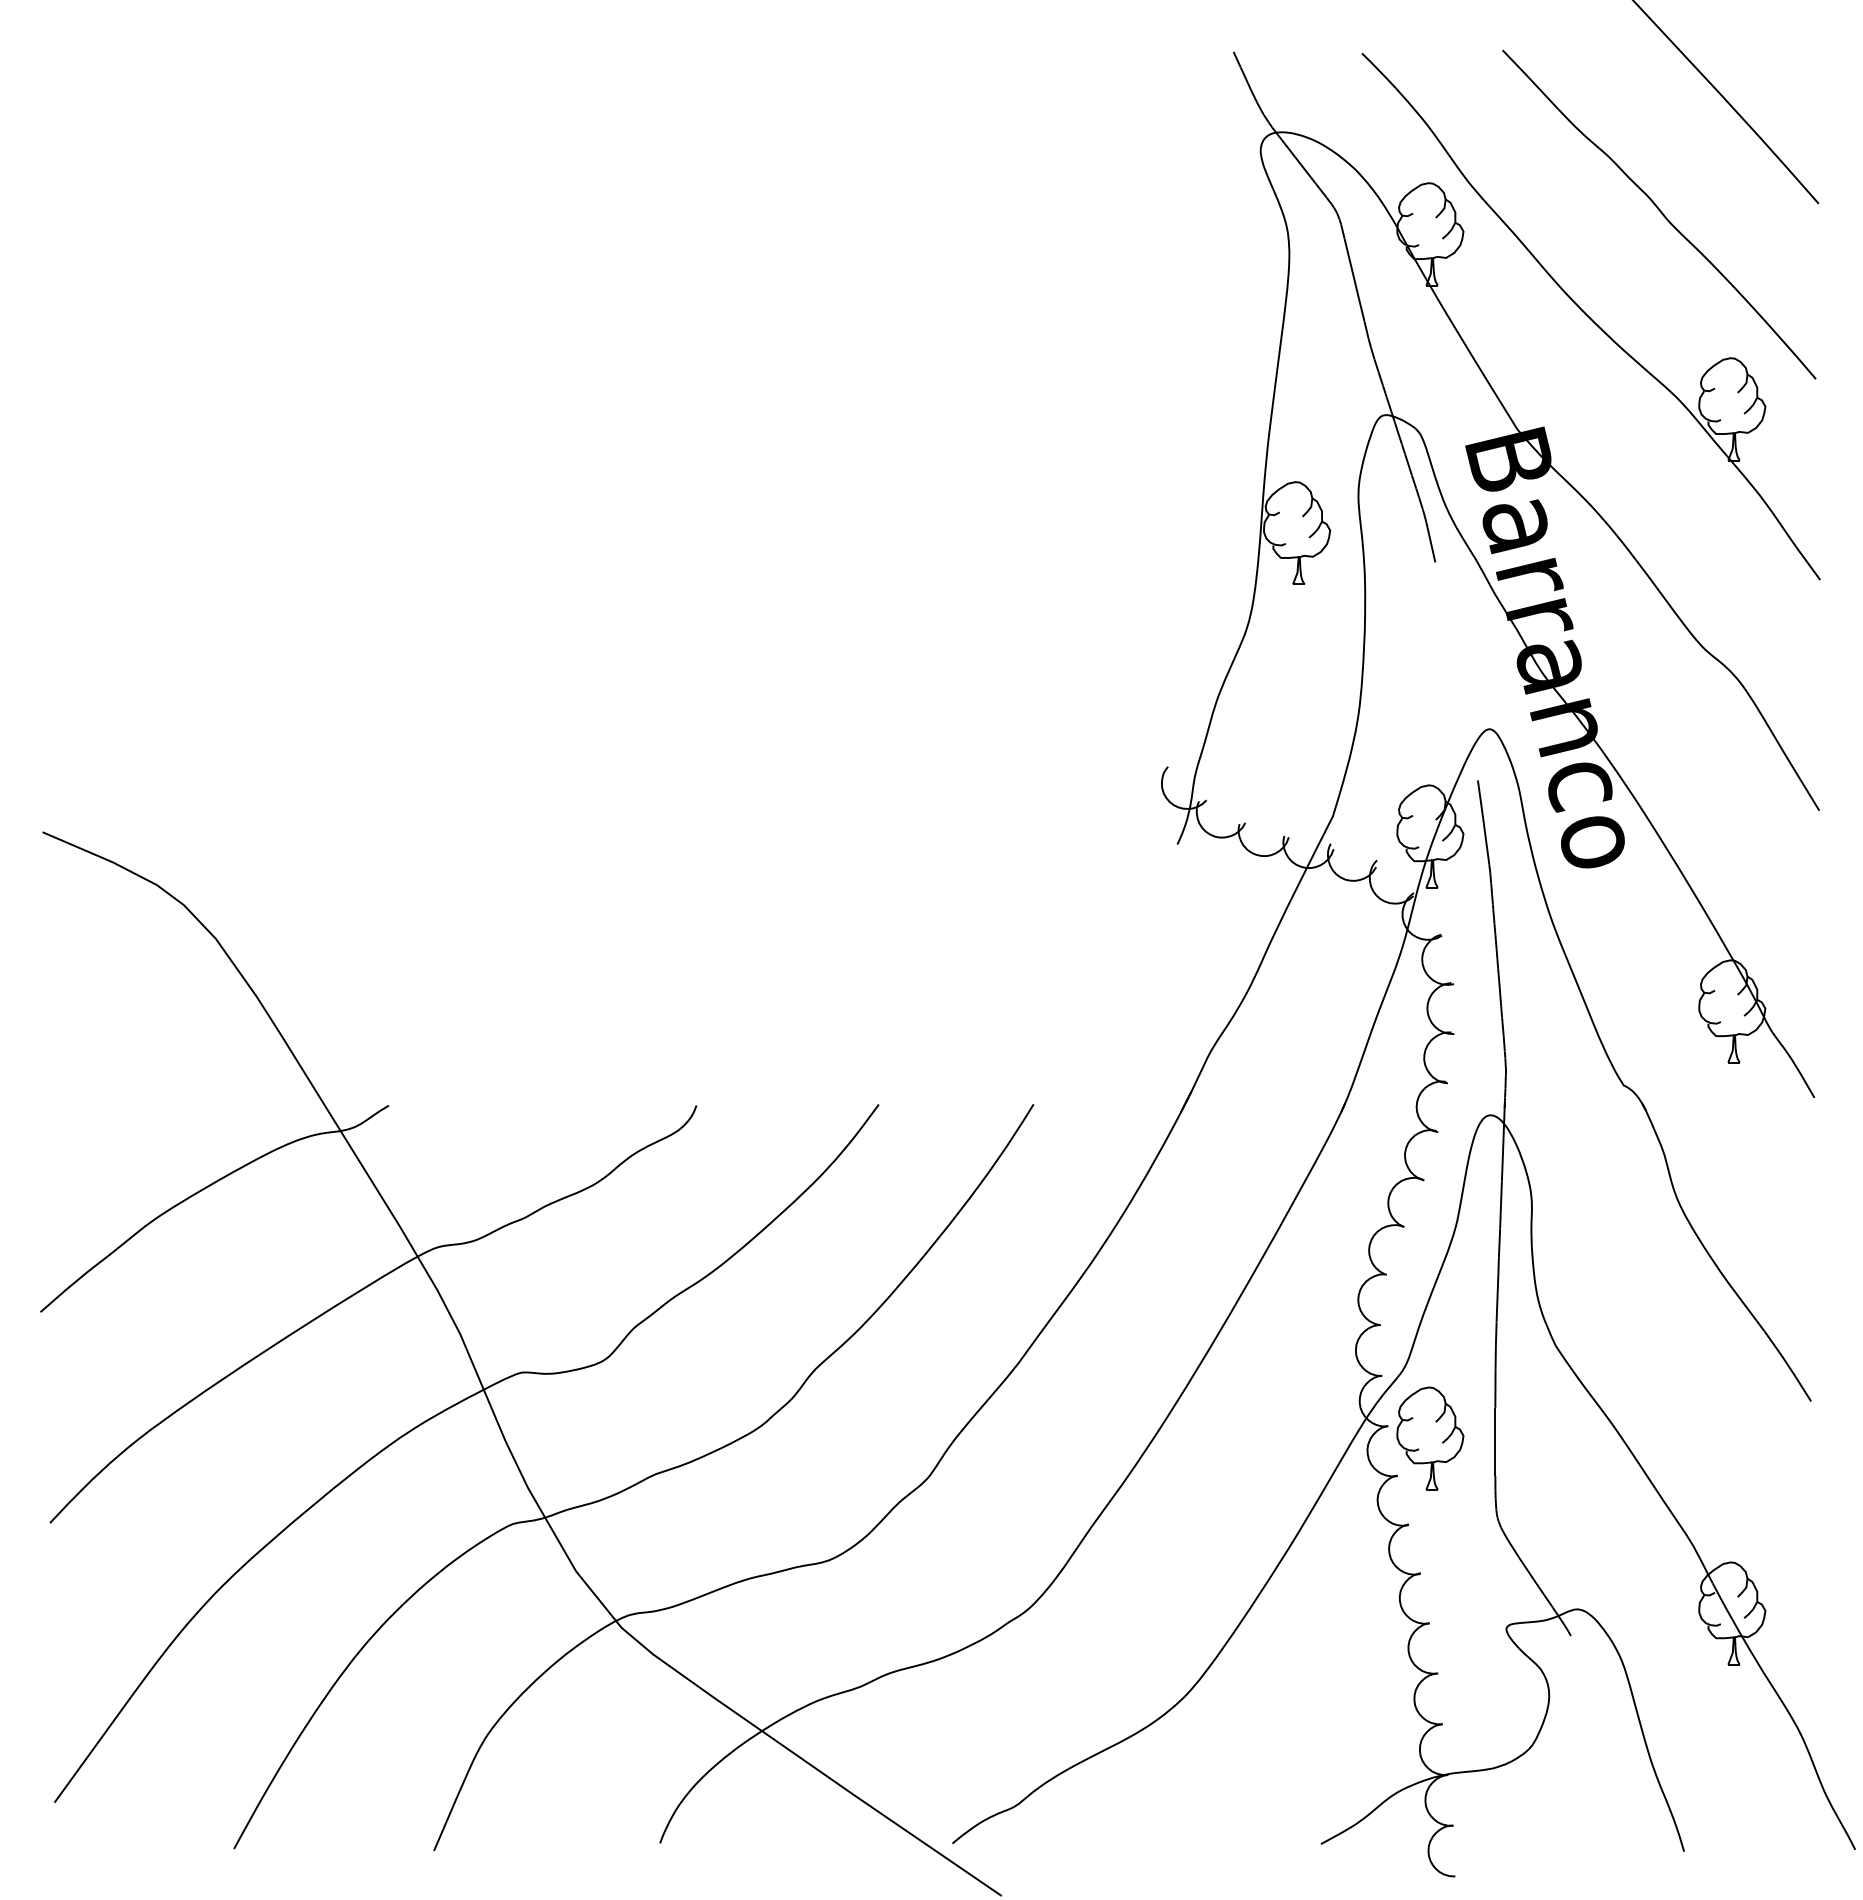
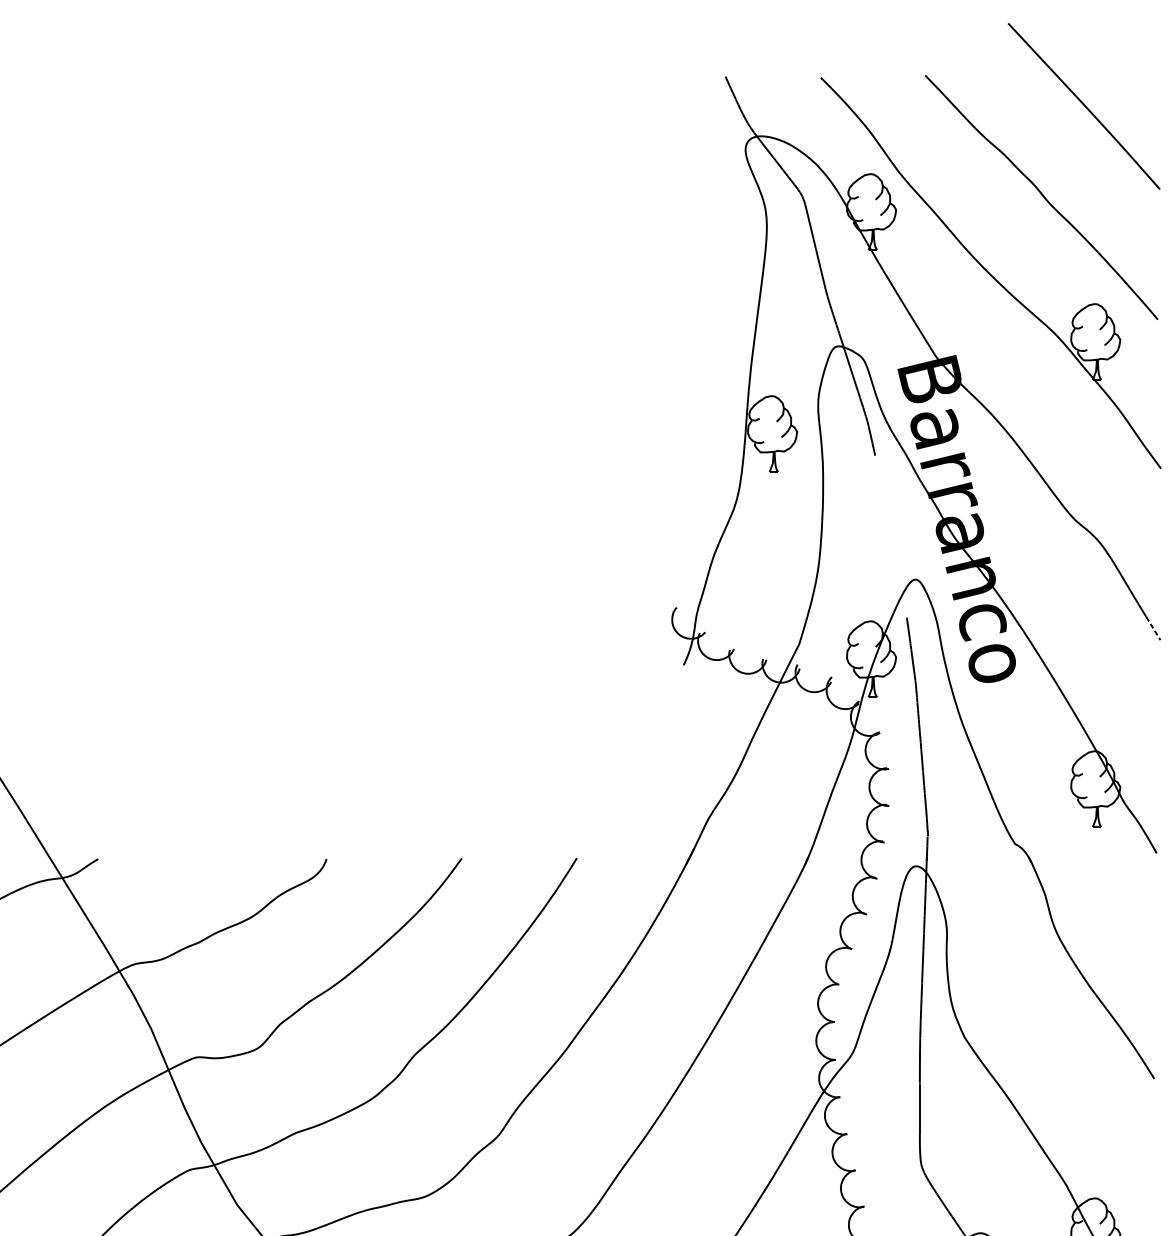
line: (1810, 795) -> (1153, 628), solid -> dashed
part: (1430, 1438) -> (871, 1106), removed

